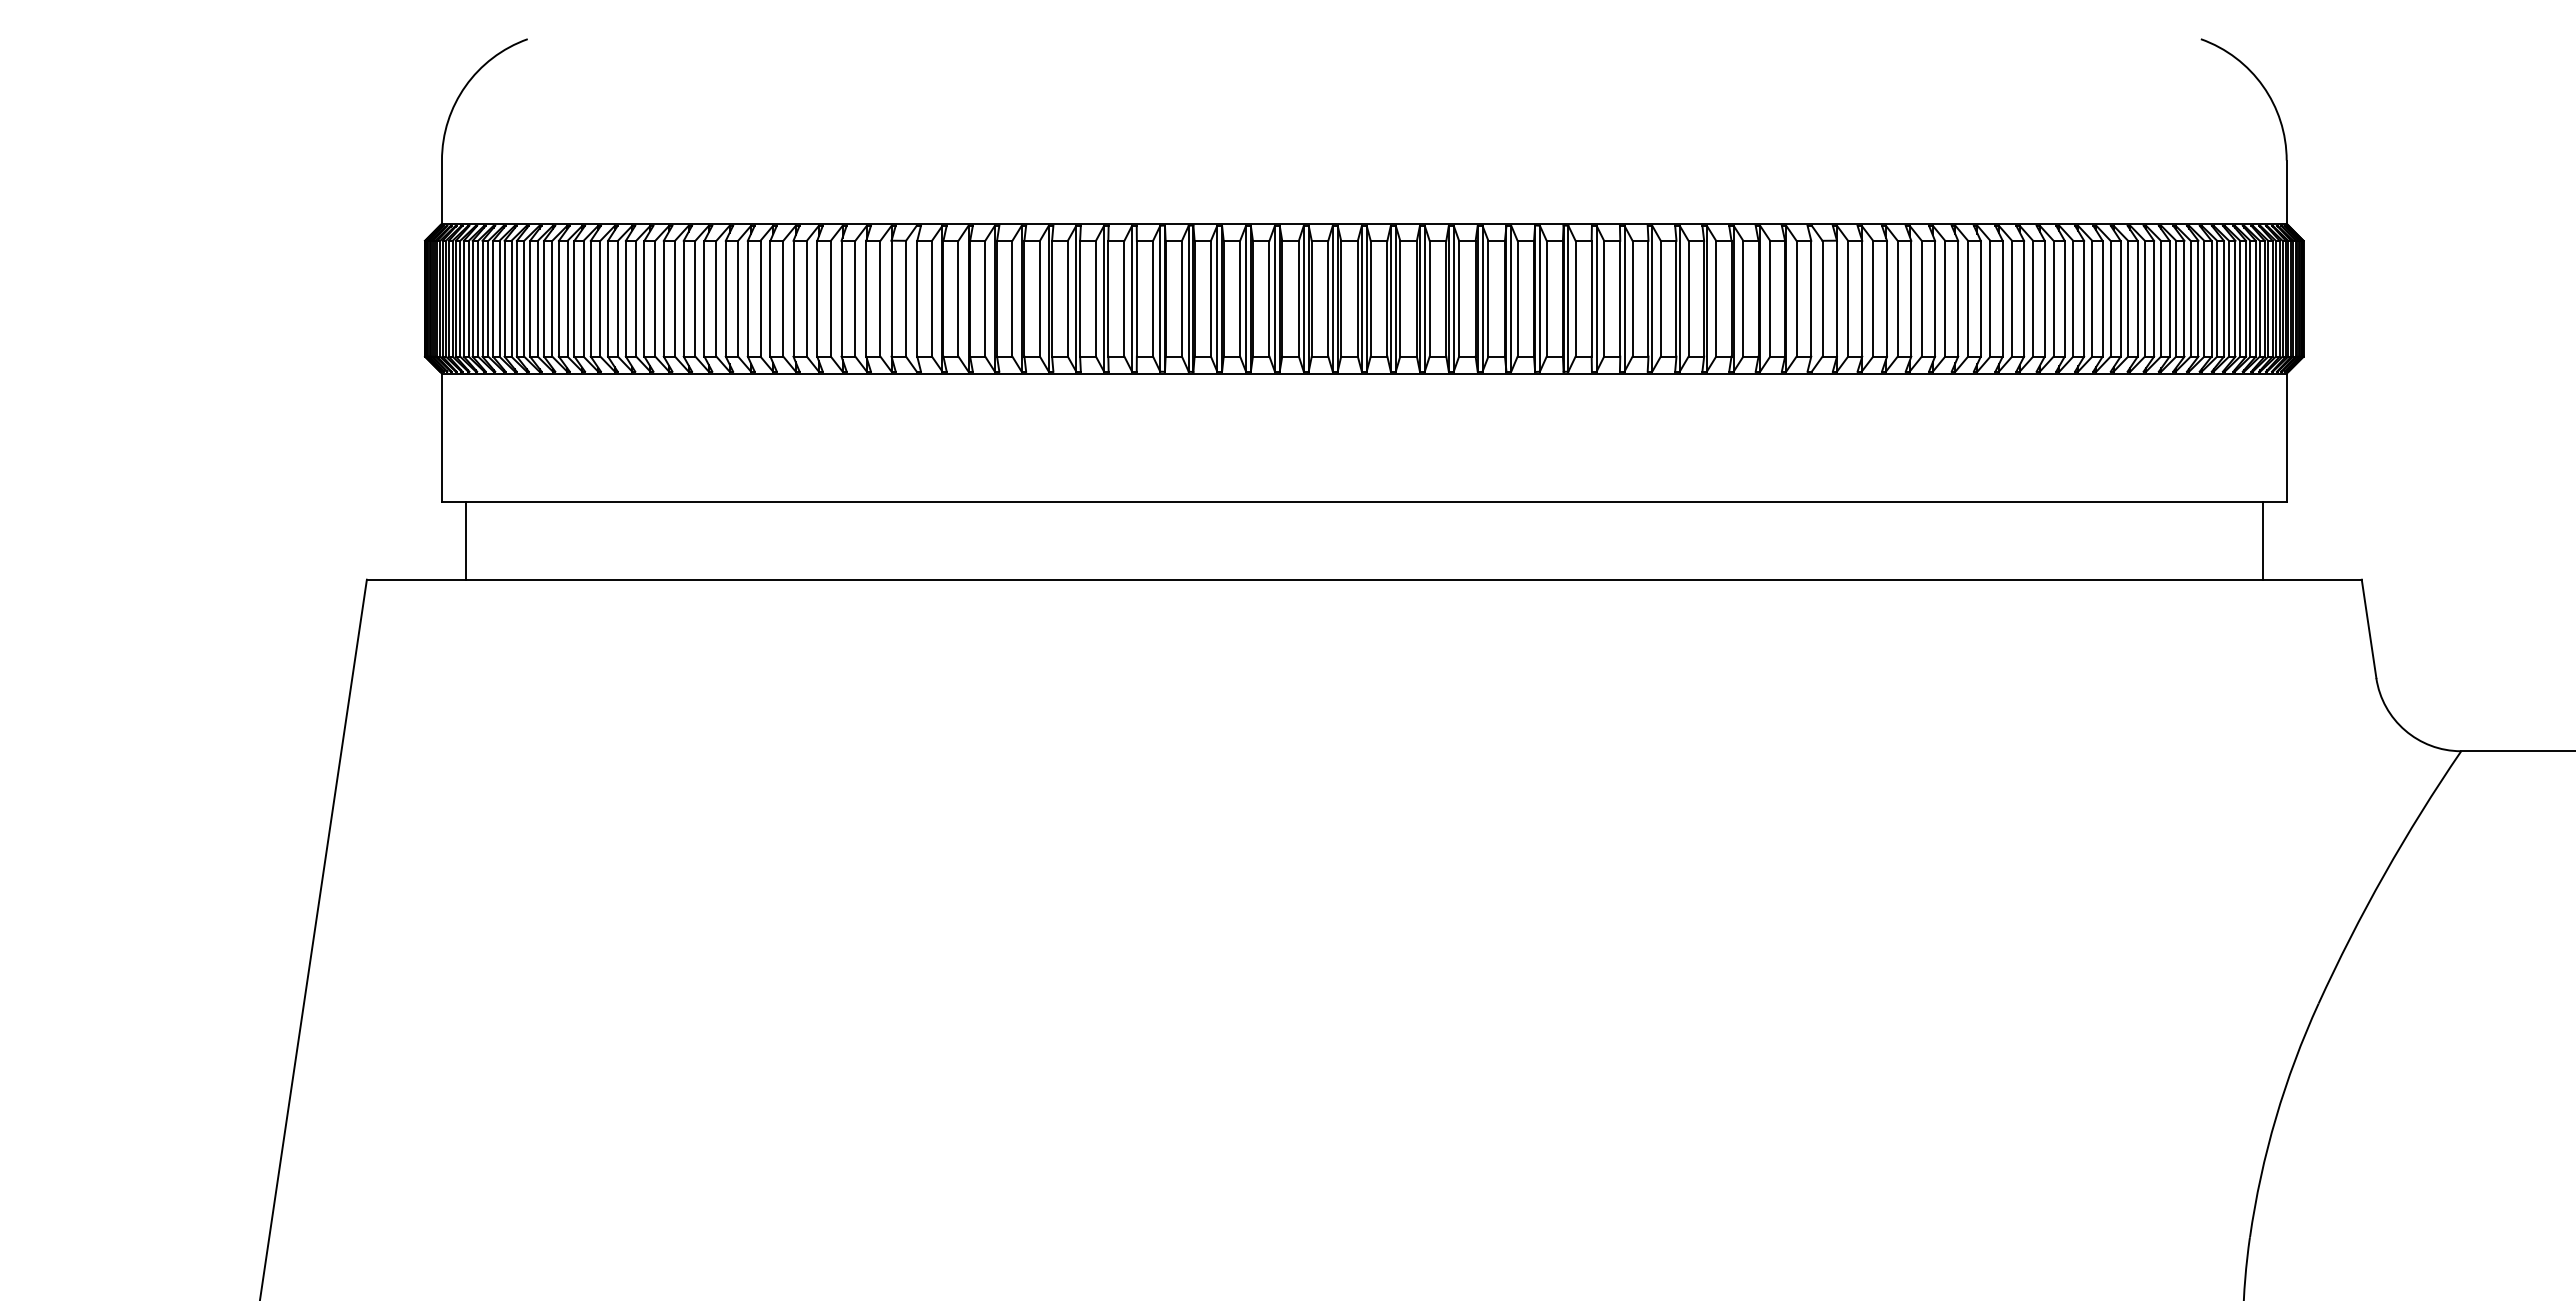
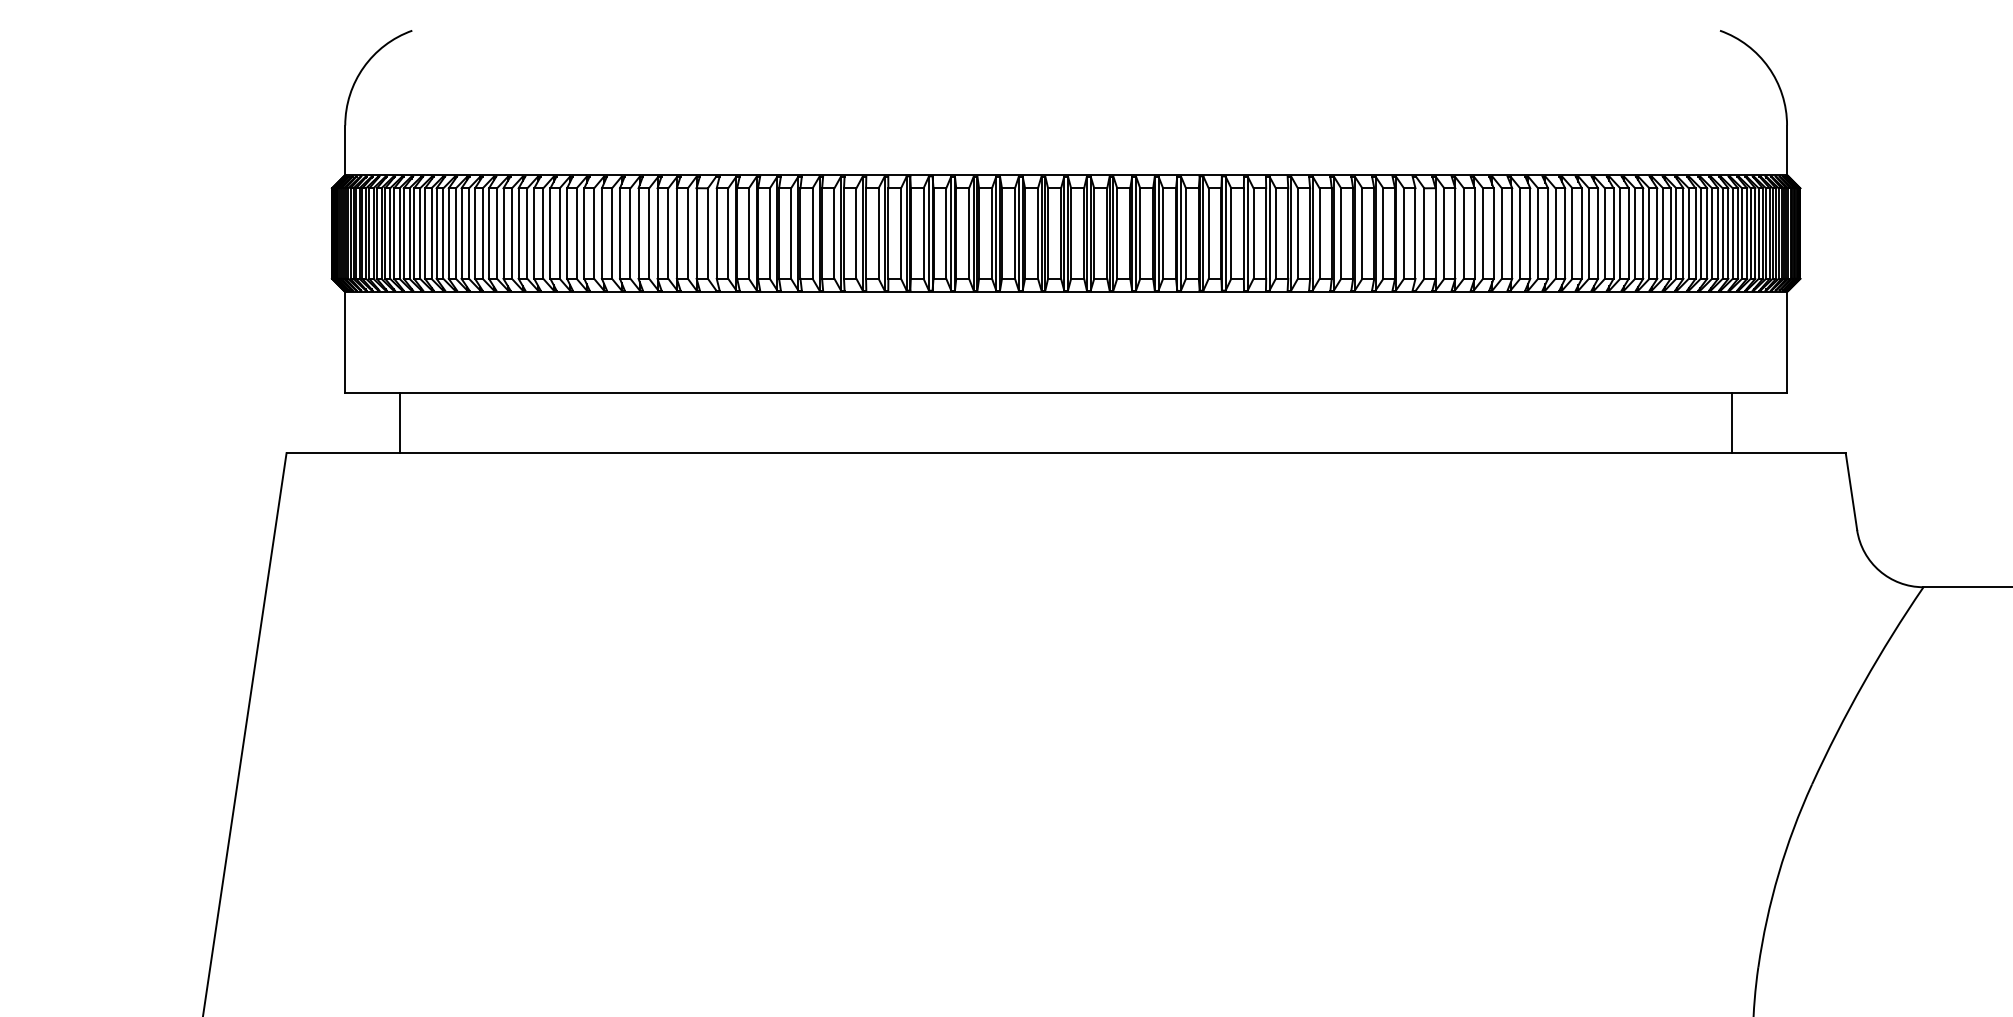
line: (465, 540) -> (400, 422), moved
line: (2263, 540) -> (1732, 422), moved

